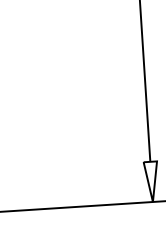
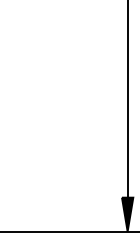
fill: (151, 181) -> (127, 214), added

